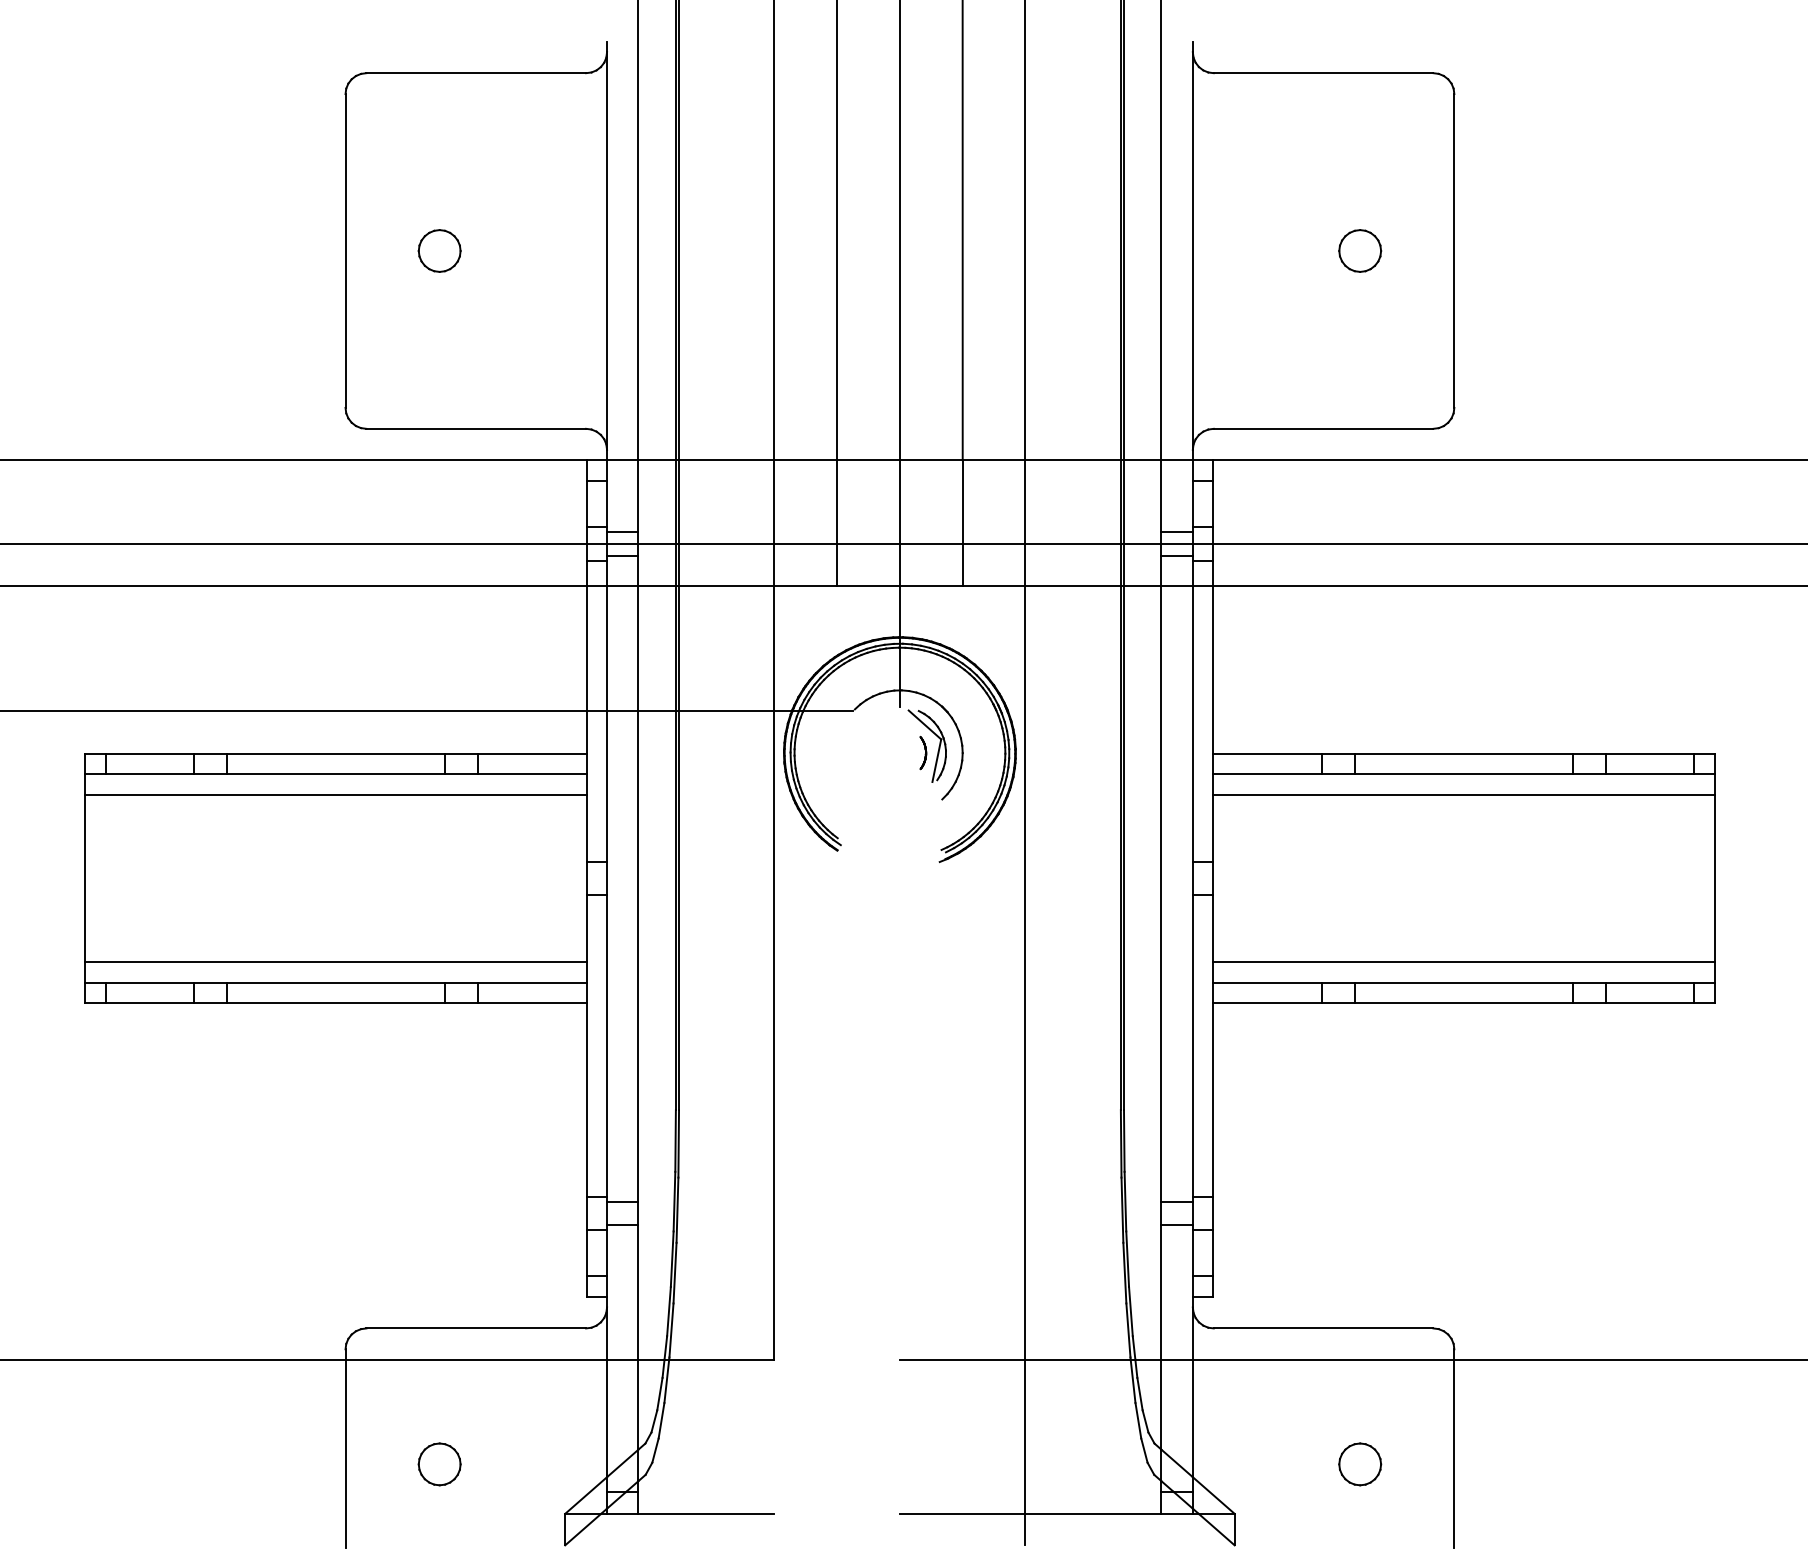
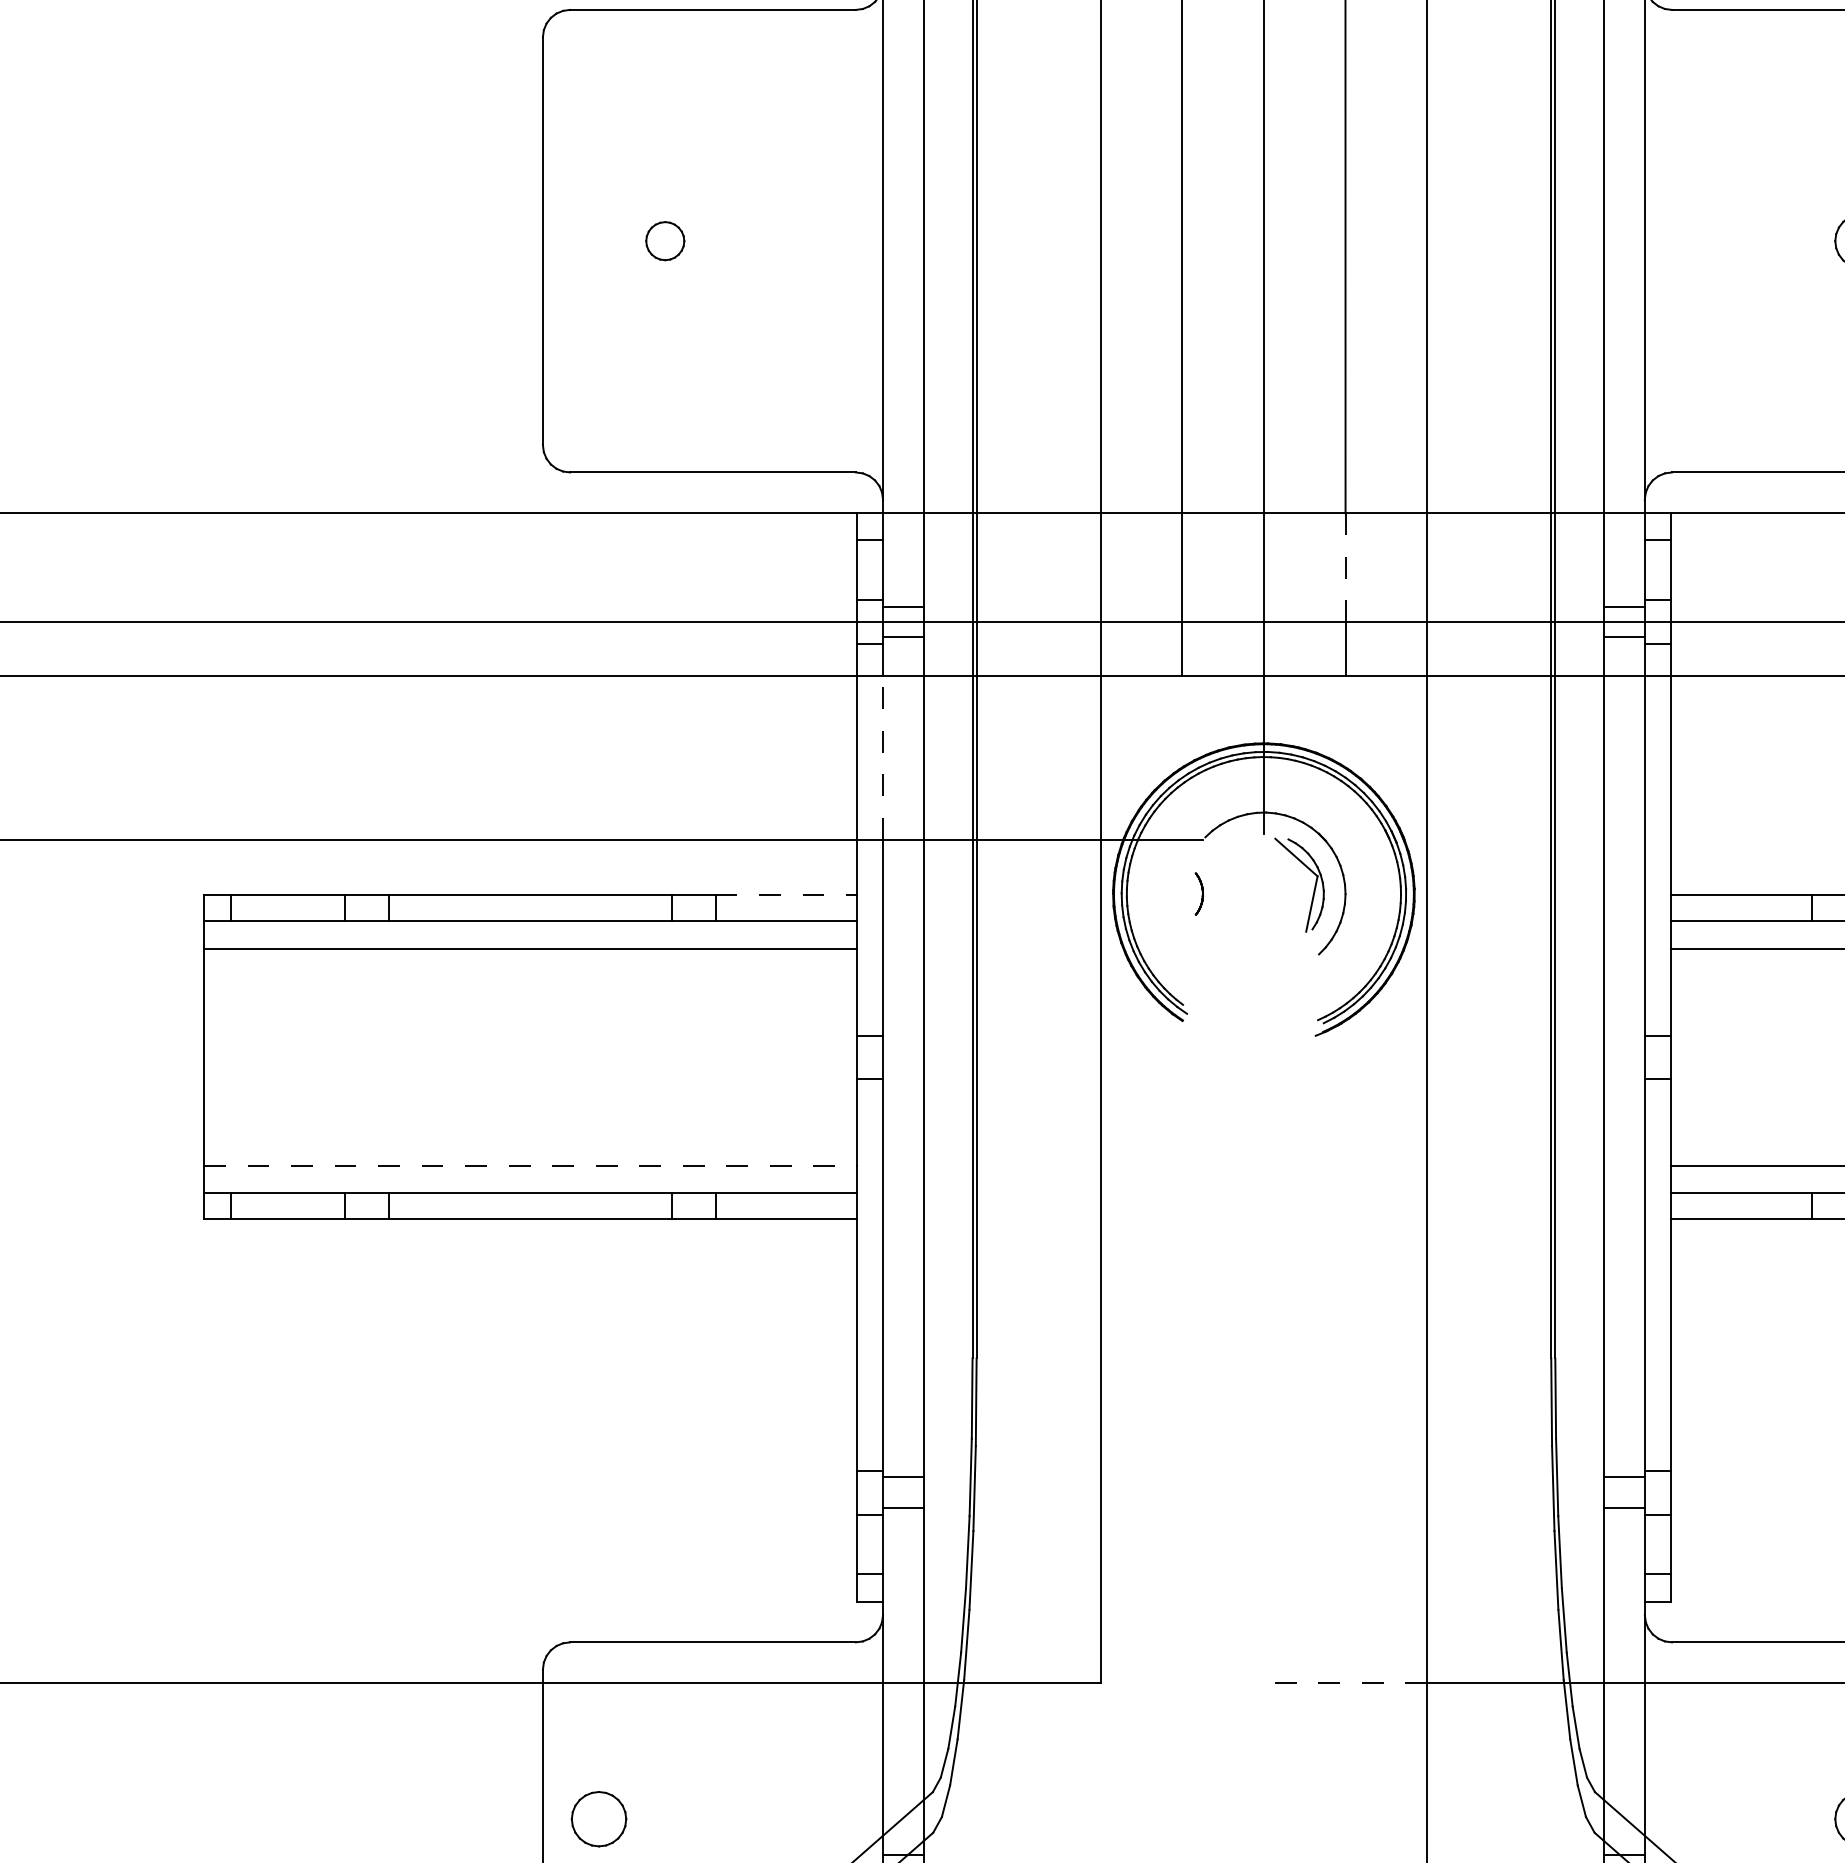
part: (439, 250) -> (665, 240), size x0.7
line: (962, 502) -> (1345, 568), solid -> dashed
line: (607, 648) -> (883, 758), solid -> dashed
part: (923, 753) -> (1199, 894), moved
line: (533, 754) -> (787, 895), solid -> dashed
line: (336, 962) -> (531, 1166), solid -> dashed
line: (962, 1359) -> (1345, 1682), solid -> dashed
part: (439, 1464) -> (598, 1819), moved

